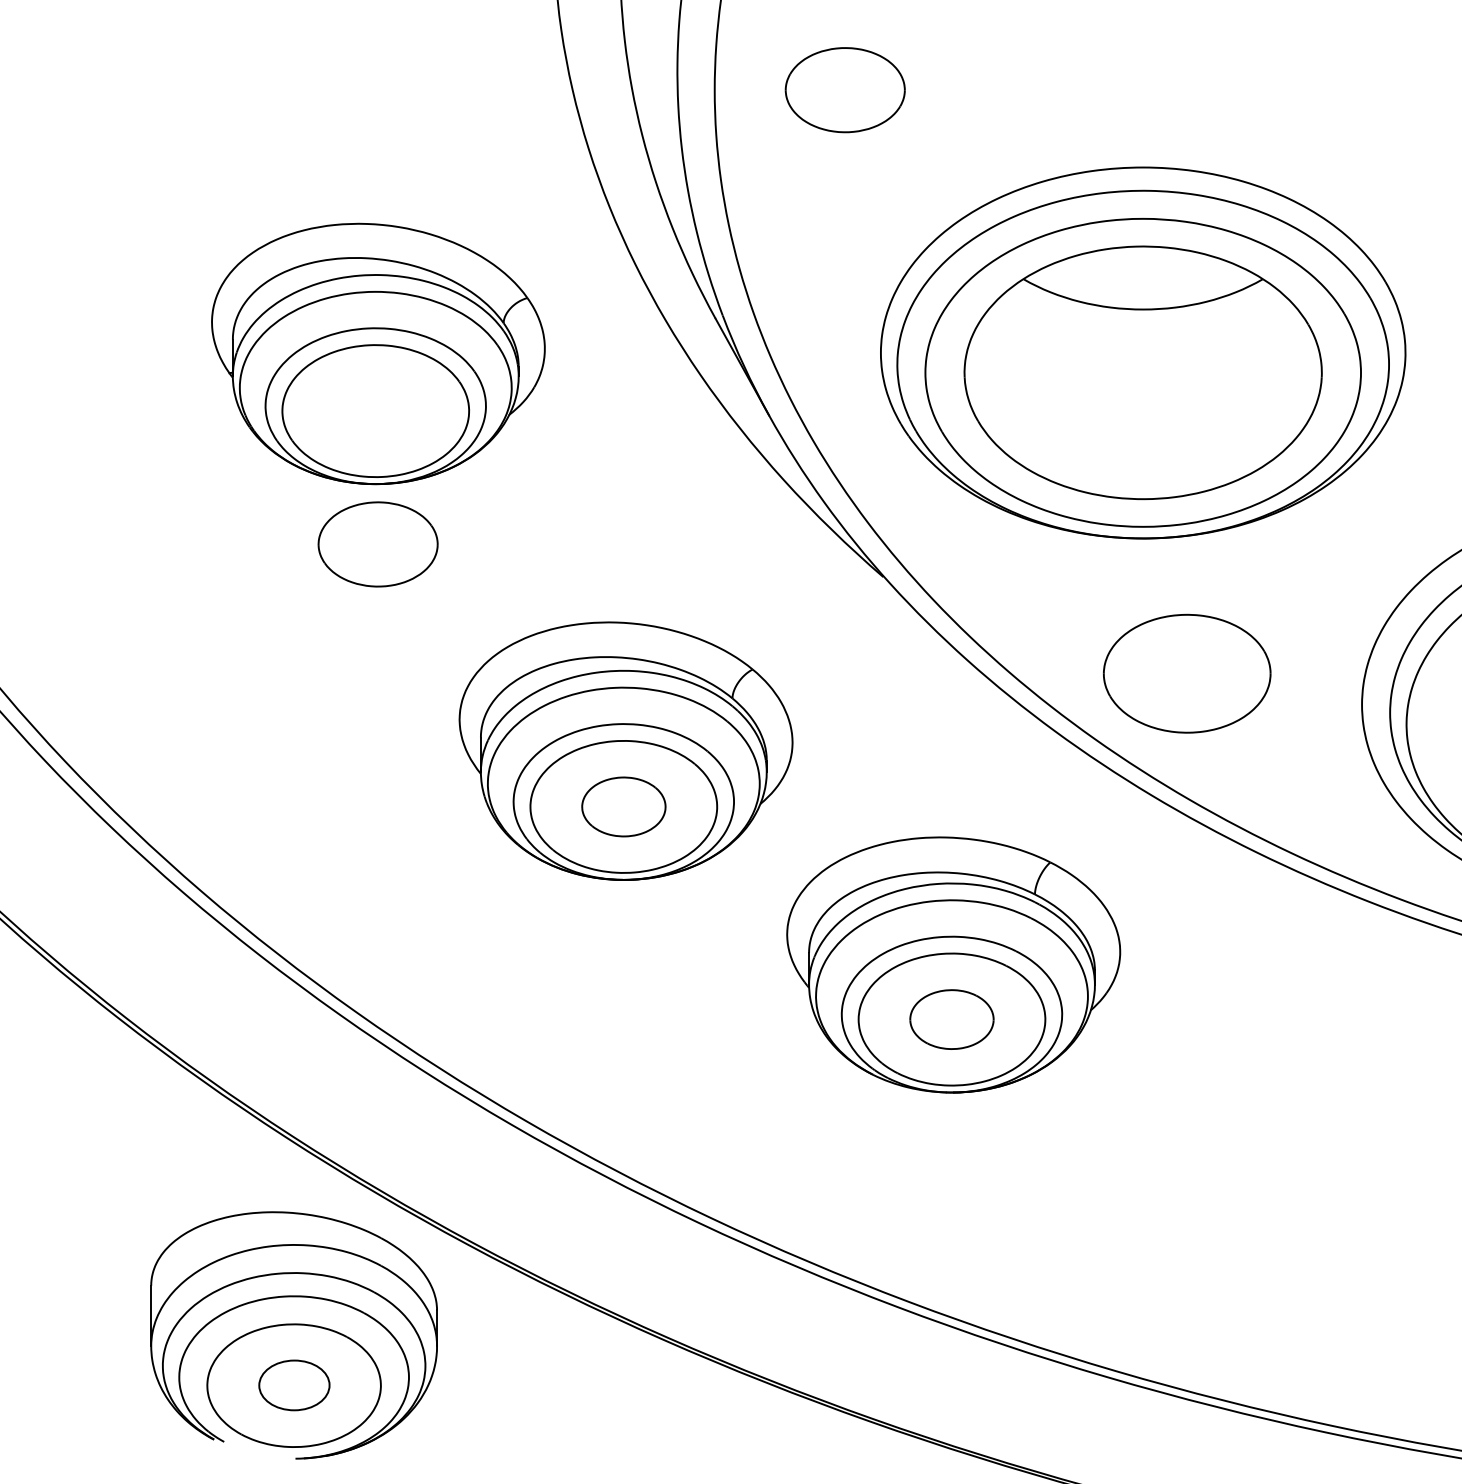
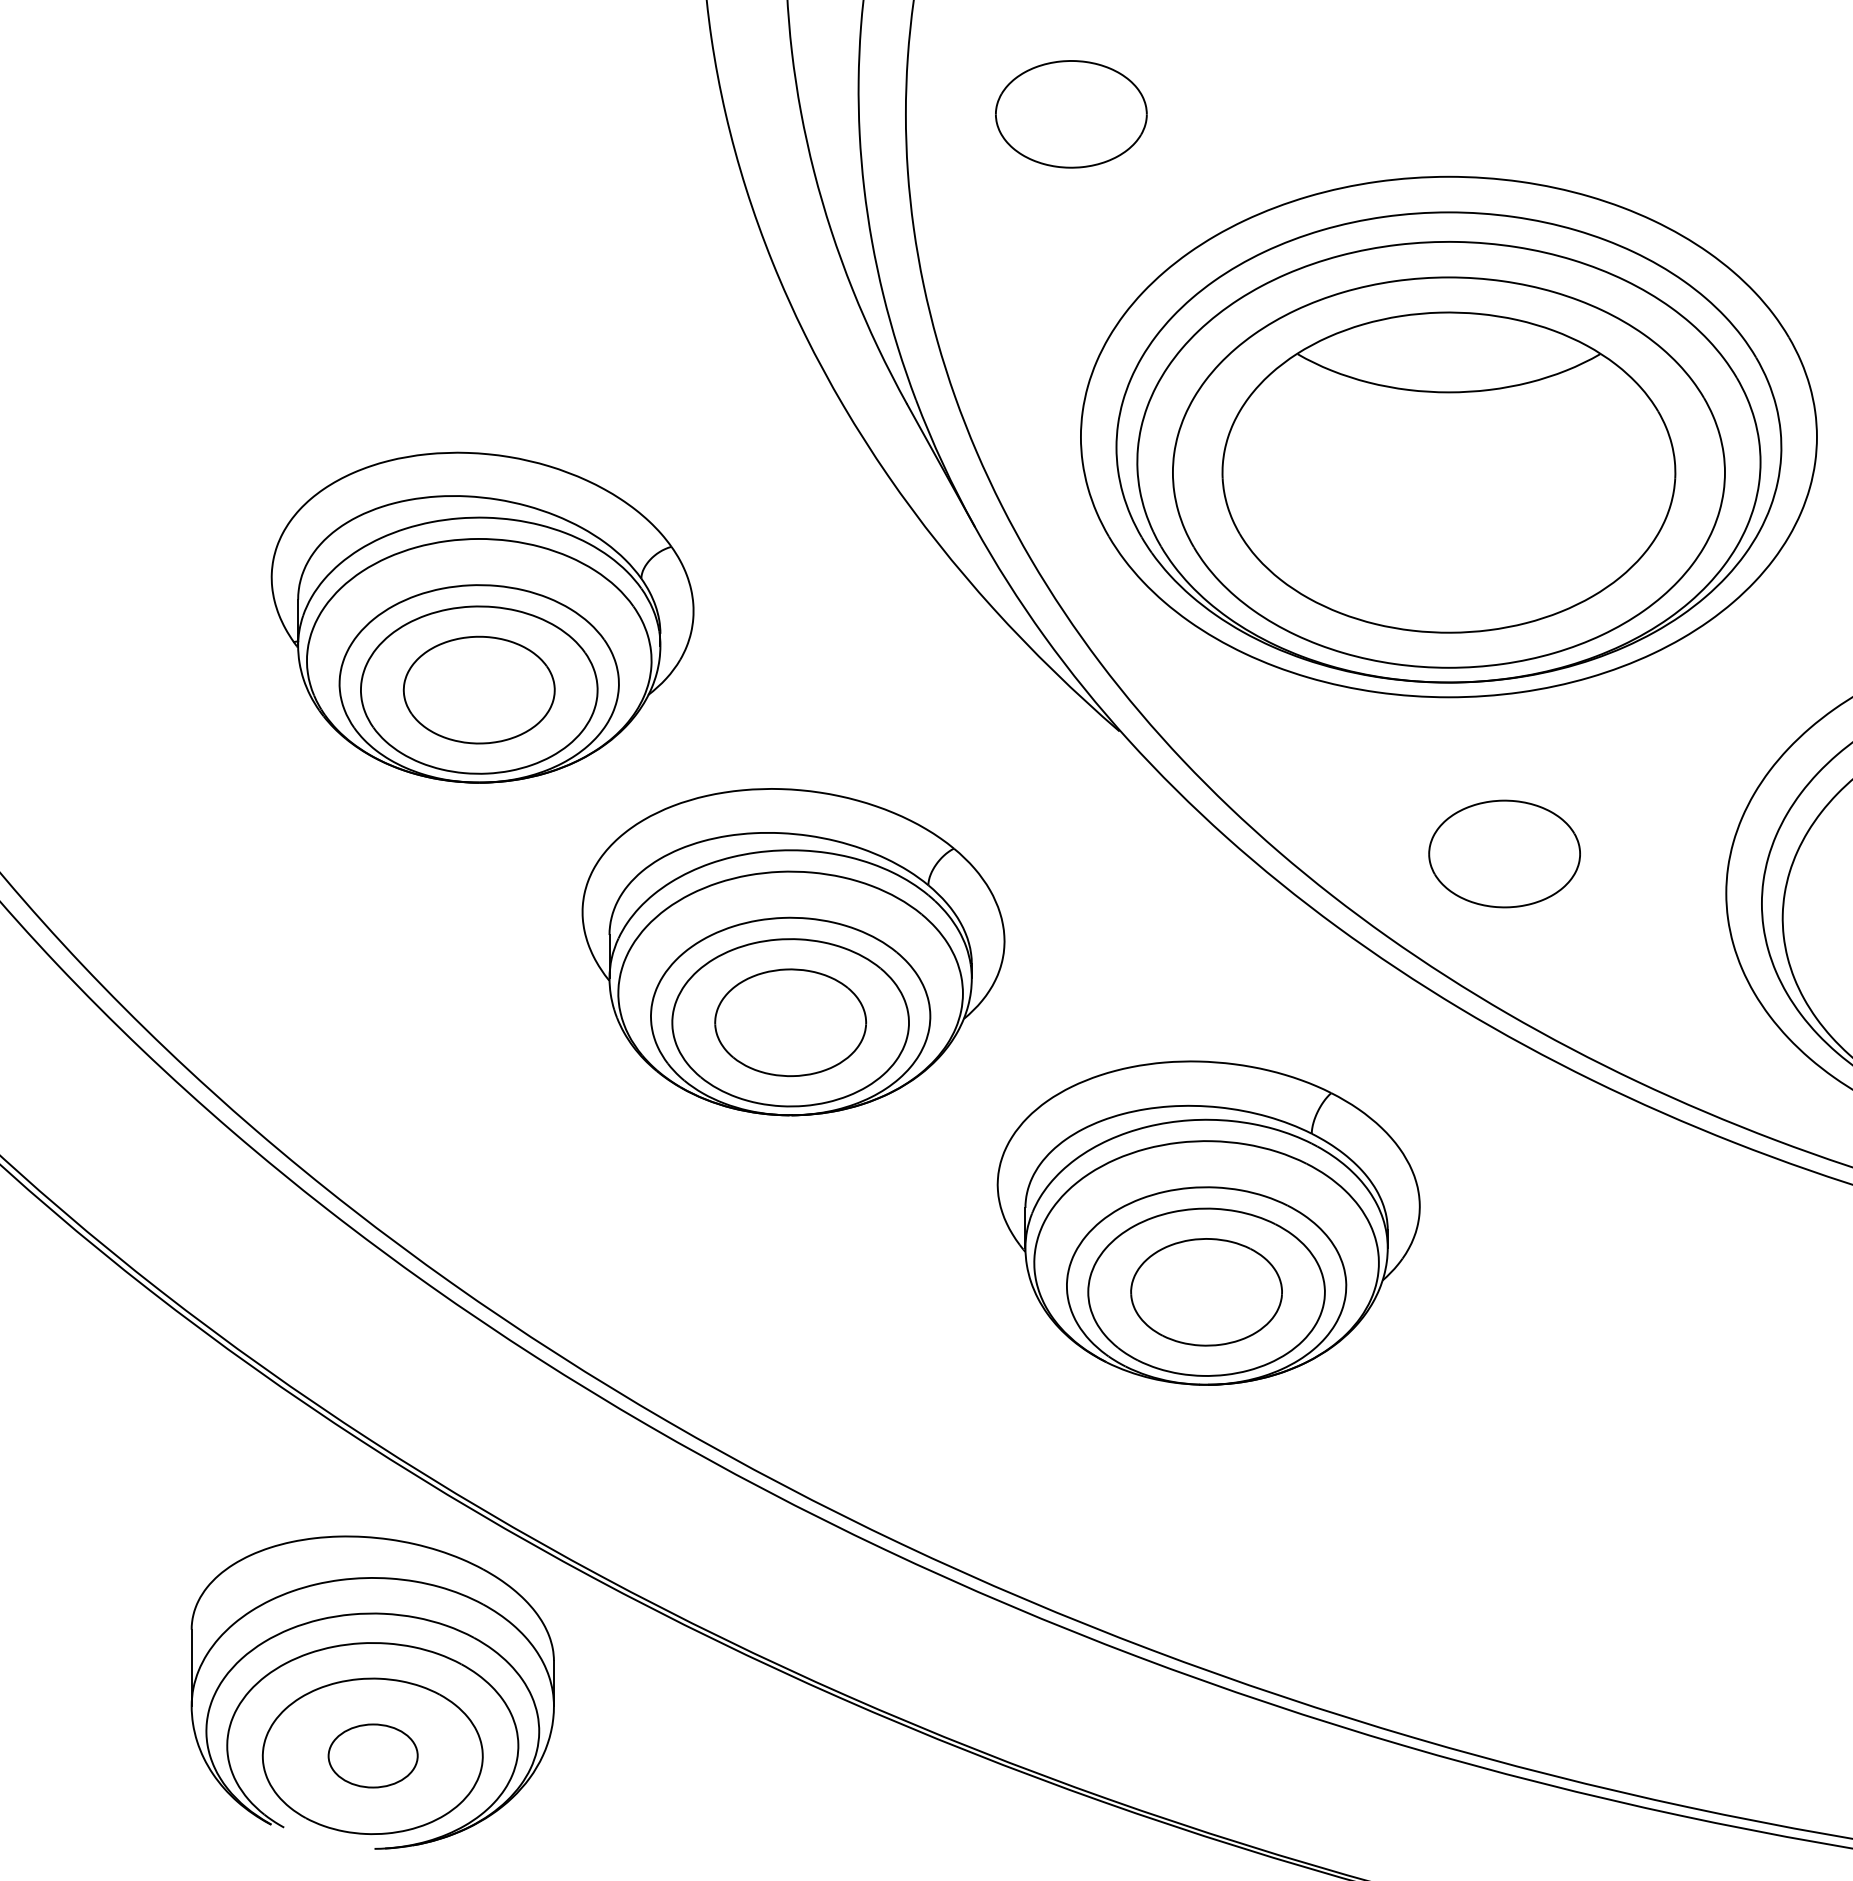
part: (1142, 344) -> (1448, 436), added
part: (378, 353) -> (482, 617), moved
part: (1187, 673) -> (1504, 853), size x0.71
part: (623, 806) -> (790, 1022), size x1.43
part: (951, 1019) -> (1206, 1292), size x1.43

